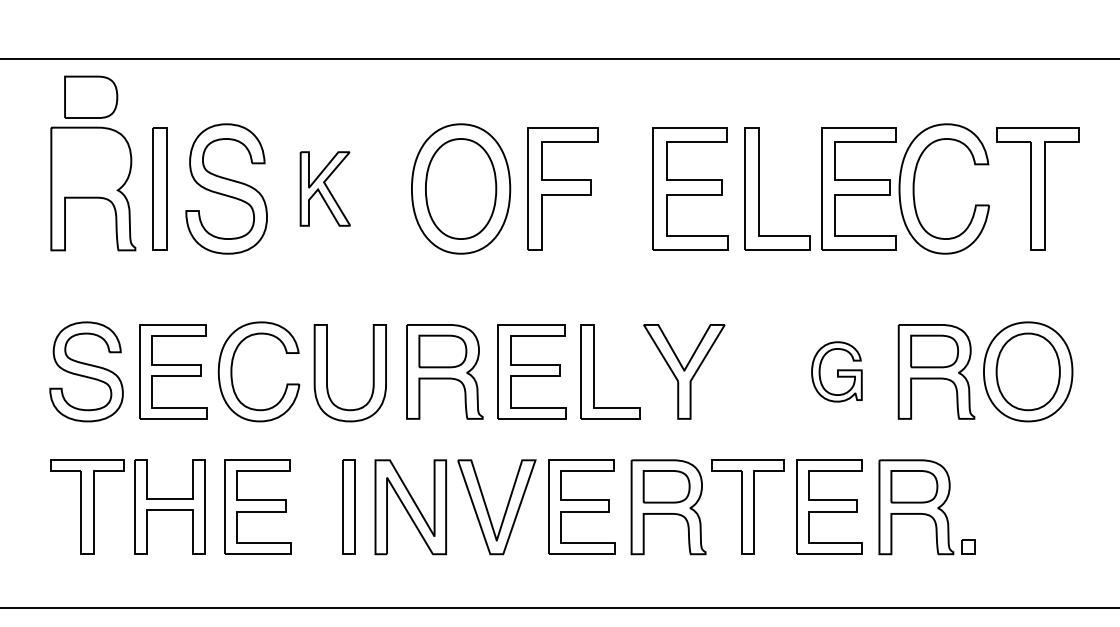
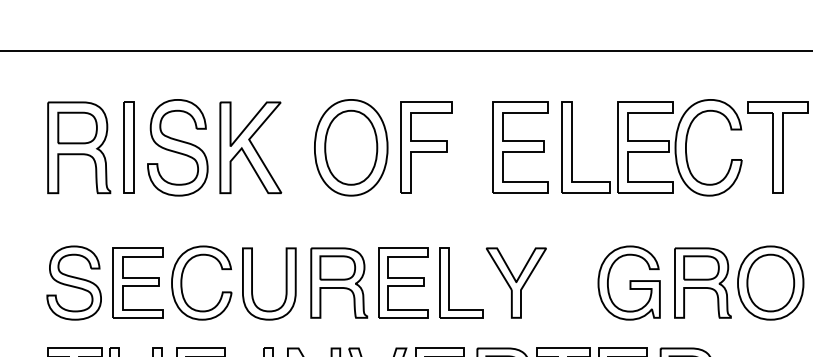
part: (91, 96) -> (77, 127), moved
part: (325, 188) -> (250, 147), size x1.67
part: (836, 371) -> (628, 282), size x1.67

